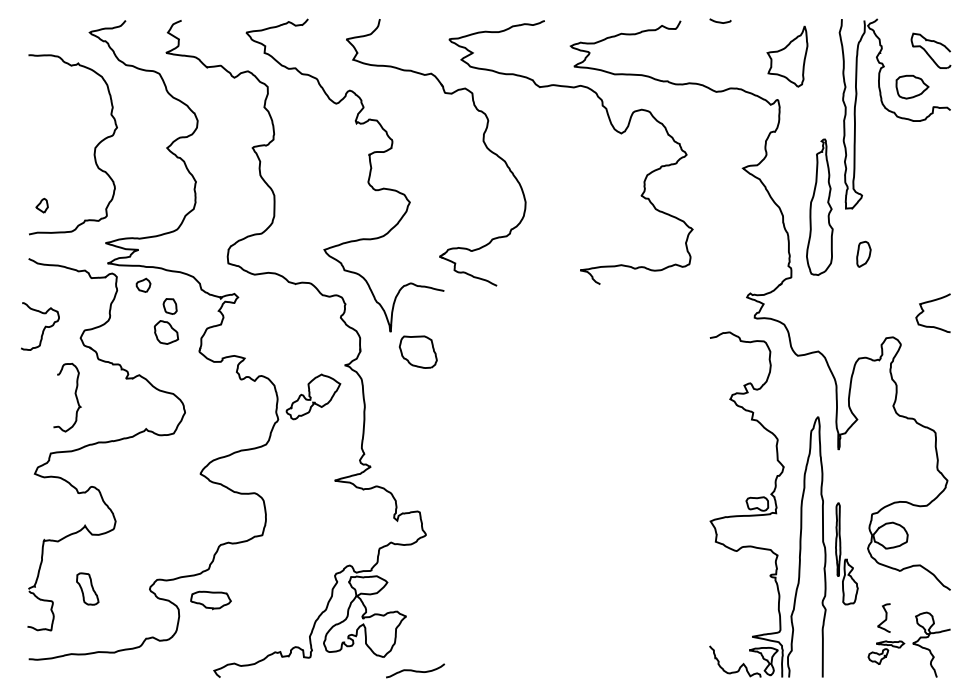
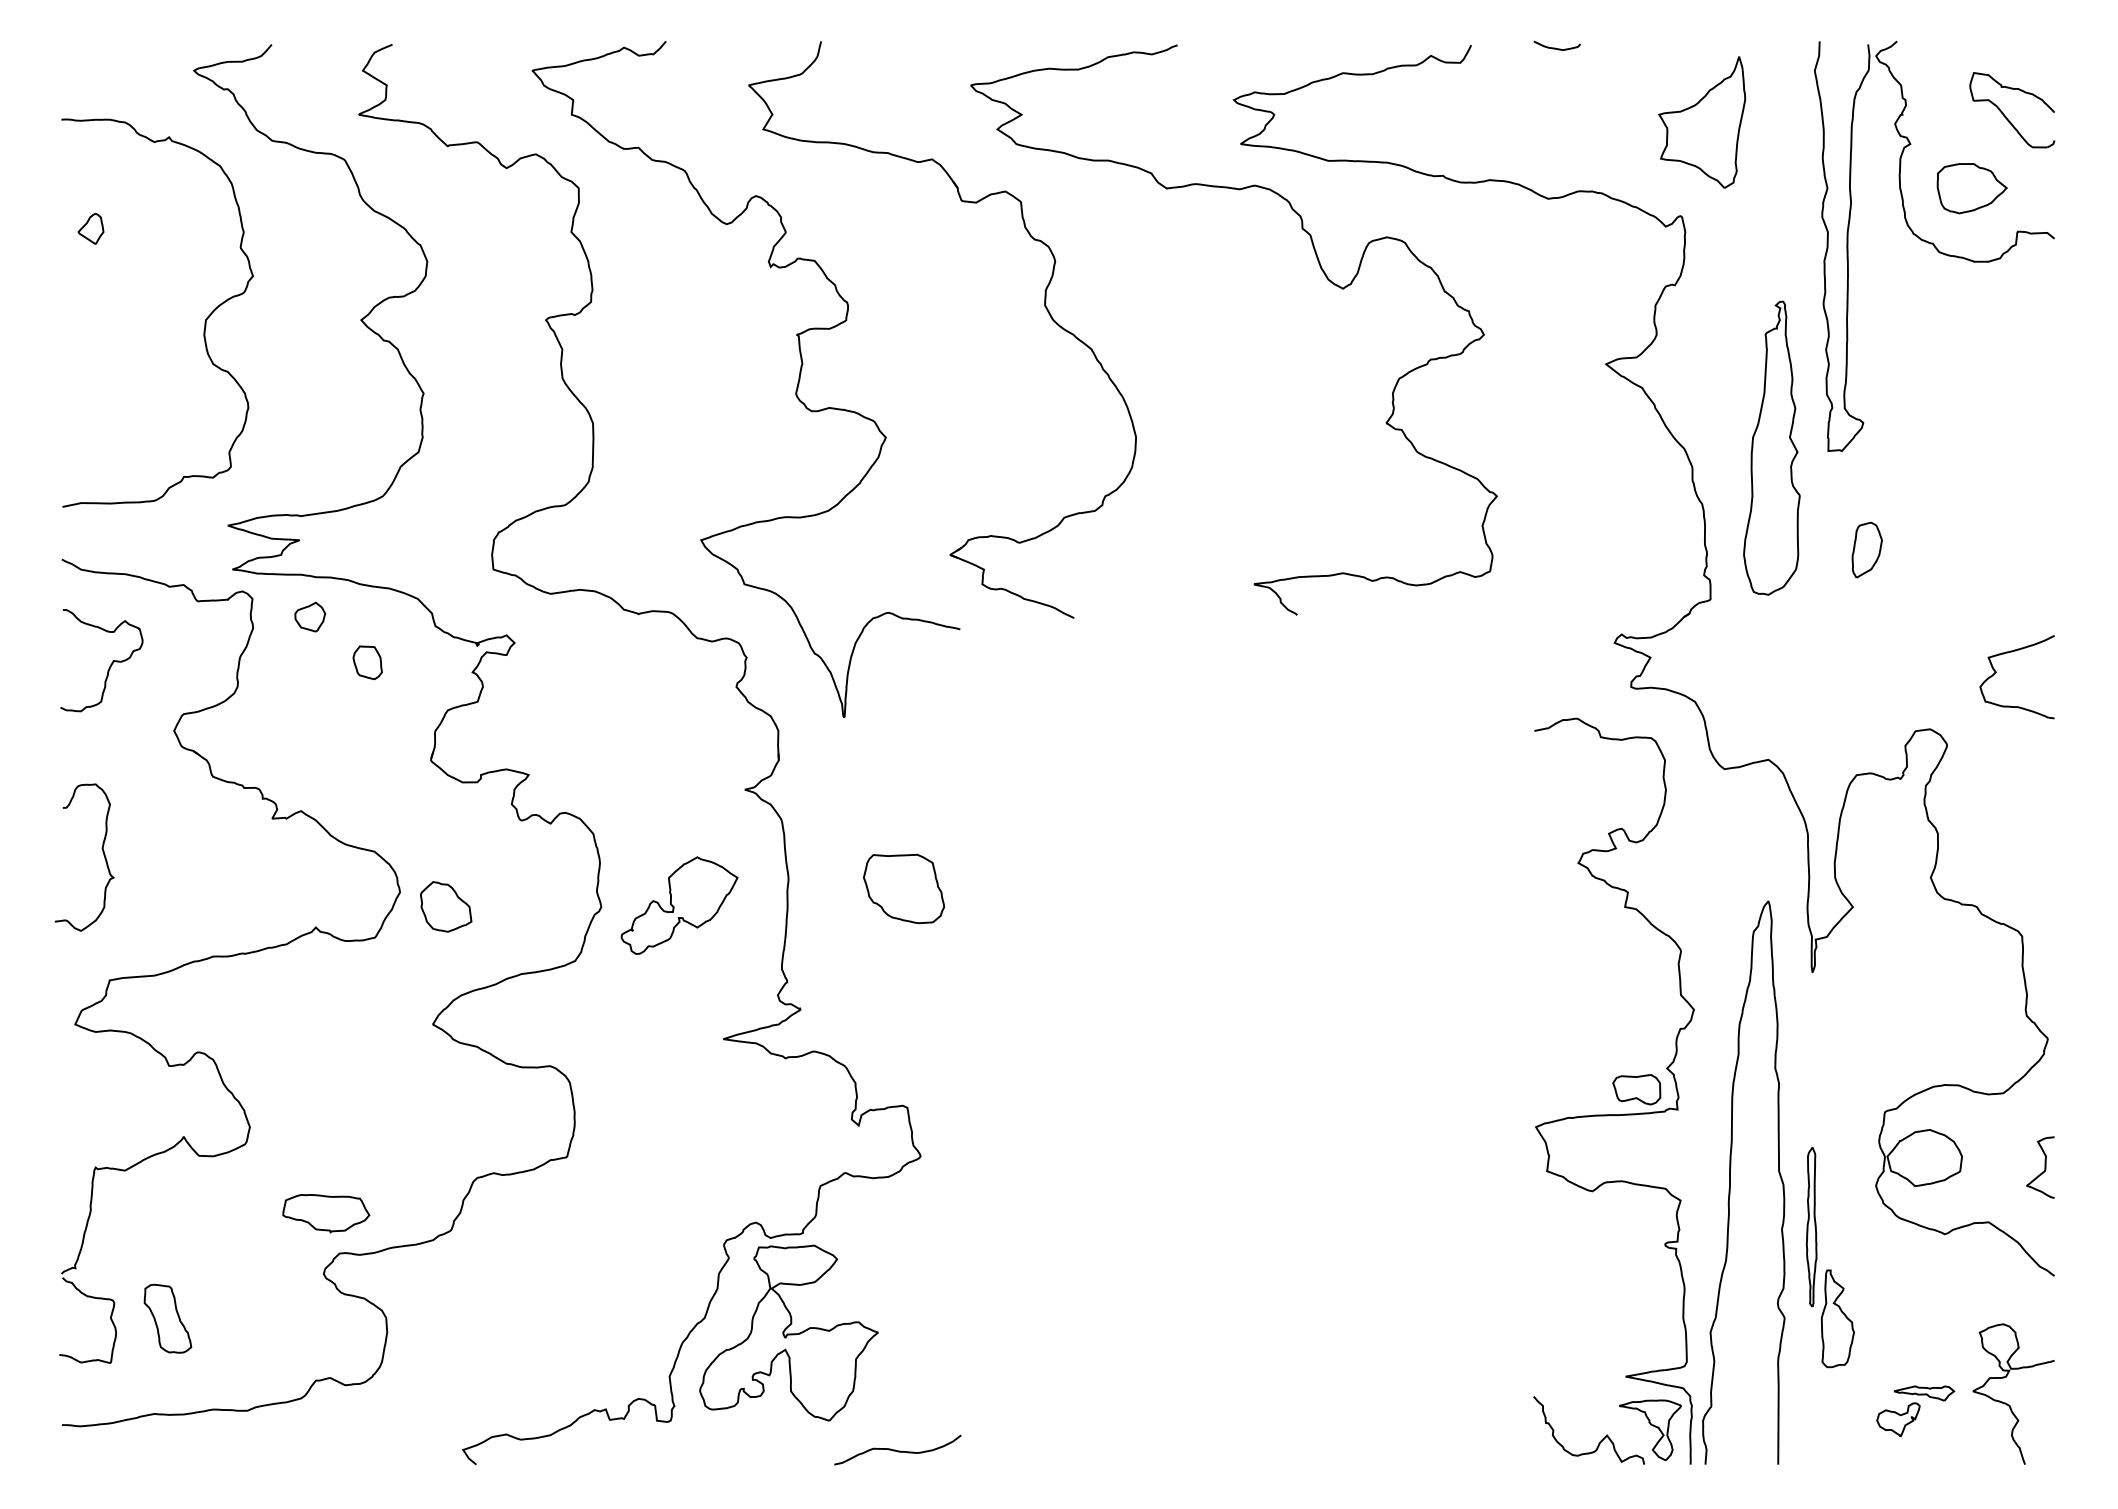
part: (41, 205) -> (89, 228), moved
curve: (43, 328) -> (109, 664), moved
part: (166, 332) -> (446, 906), moved
part: (417, 351) -> (902, 887), moved
curve: (74, 394) -> (100, 850), moved
part: (313, 396) -> (679, 904), moved
part: (846, 553) -> (1829, 1257), moved
part: (87, 588) -> (167, 1317), moved
part: (210, 600) -> (325, 1213), moved
curve: (885, 617) -> (2043, 1166), moved

